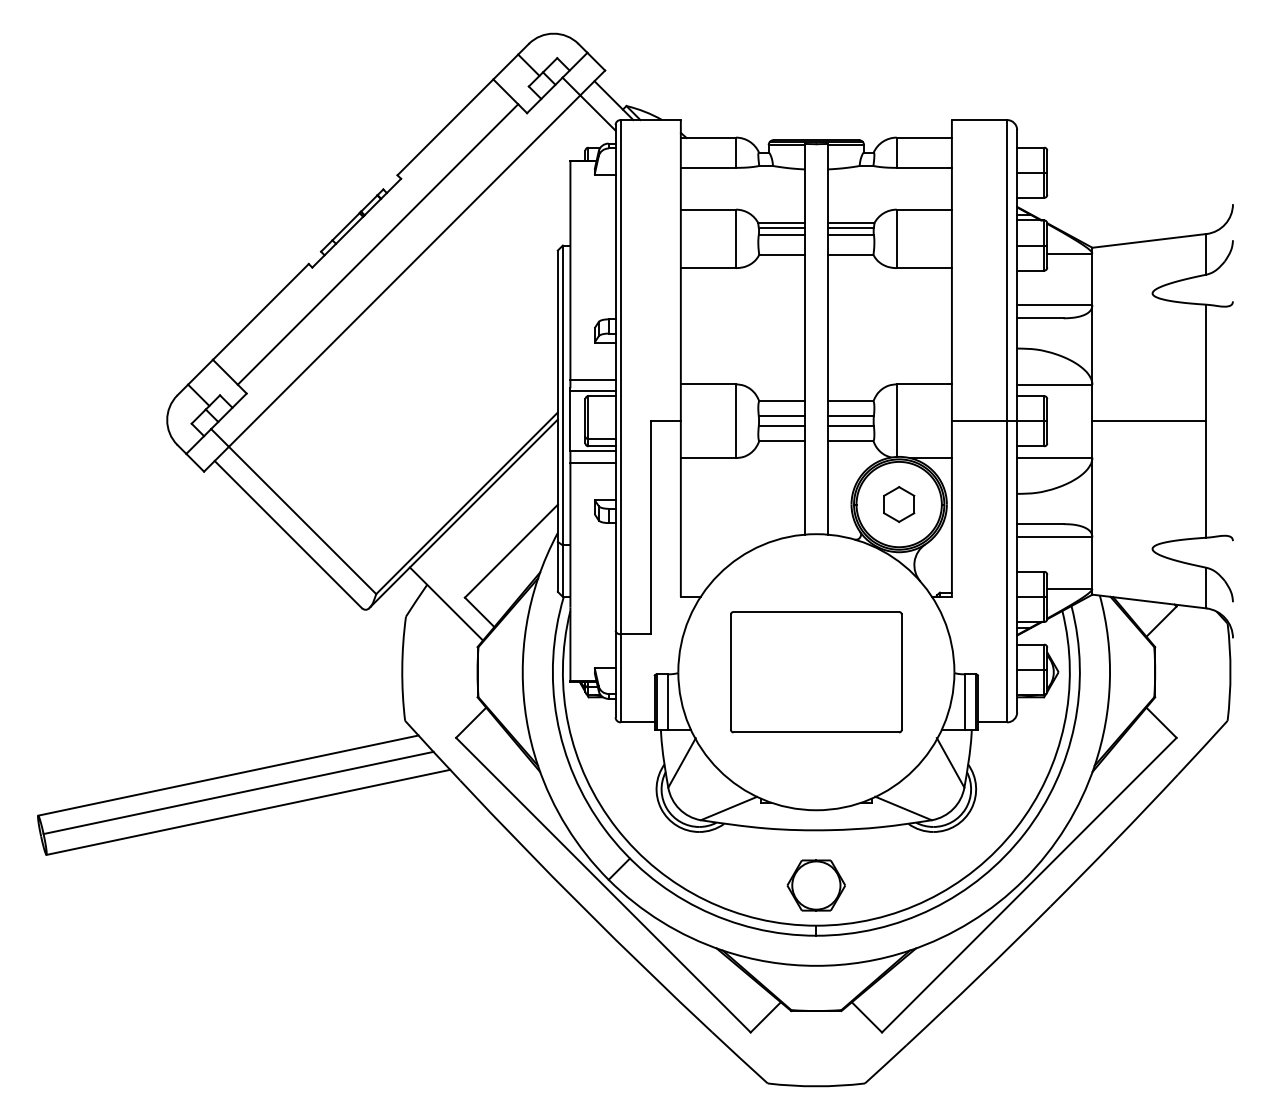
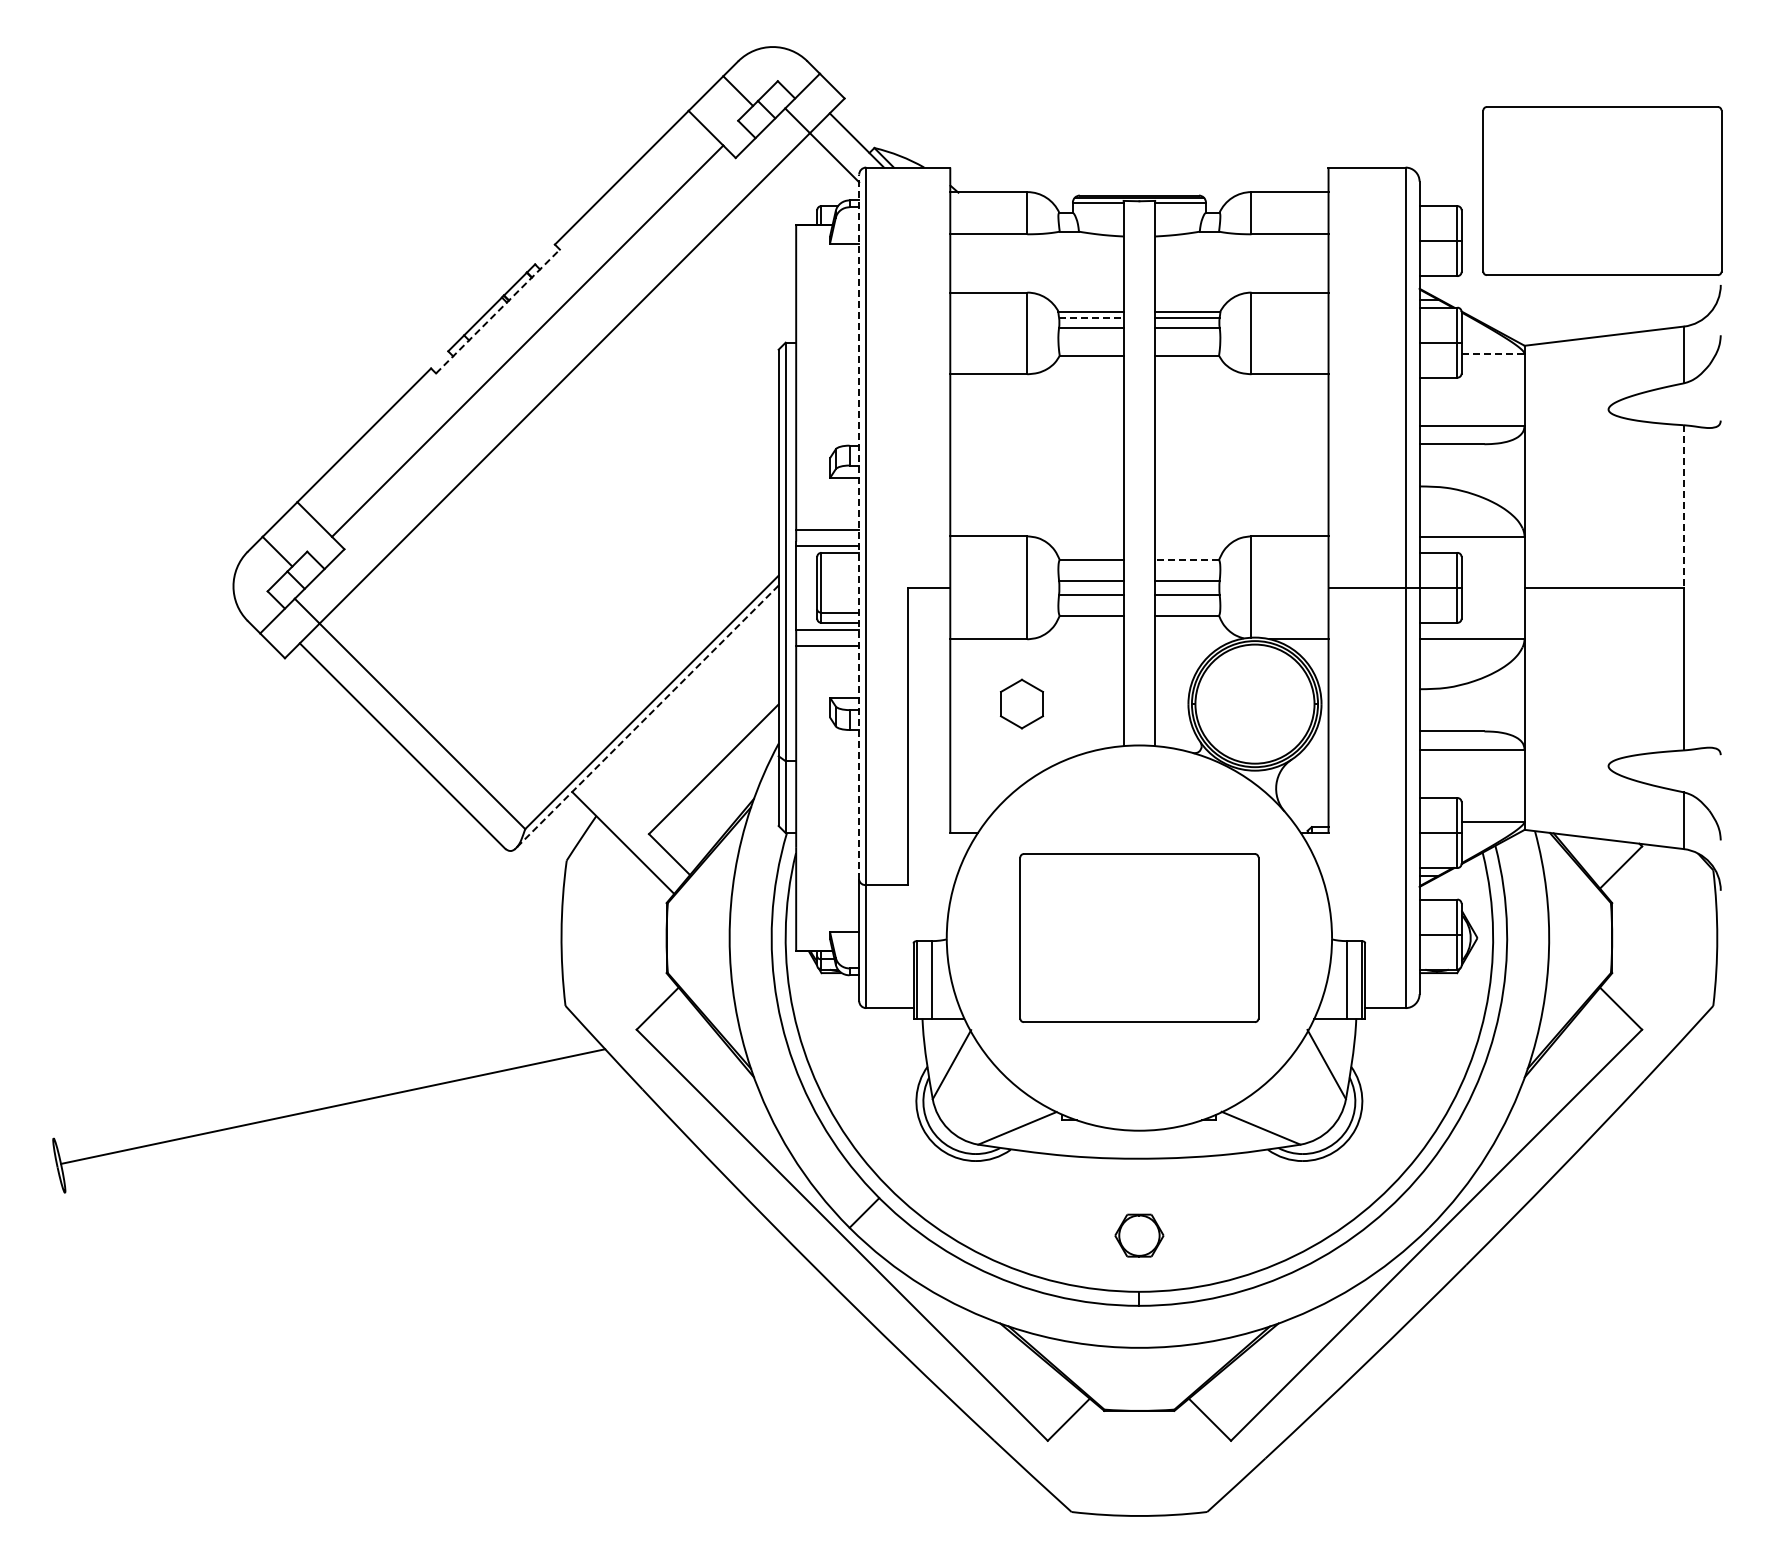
part: (1148, 136) -> (1602, 190), added
line: (356, 223) -> (497, 311), solid -> dashed
line: (782, 227) -> (1091, 317), solid -> dashed
line: (1070, 253) -> (1493, 353), solid -> dashed
line: (1206, 363) -> (1683, 507), solid -> dashed
line: (615, 377) -> (859, 527), solid -> dashed
line: (850, 400) -> (1187, 559), solid -> dashed
part: (898, 504) -> (1021, 703), moved
line: (463, 513) -> (647, 716), solid -> dashed
line: (228, 775) -> (318, 1082), removed
line: (248, 812) -> (346, 1133), removed
part: (816, 885) -> (1139, 1235), size x0.6

